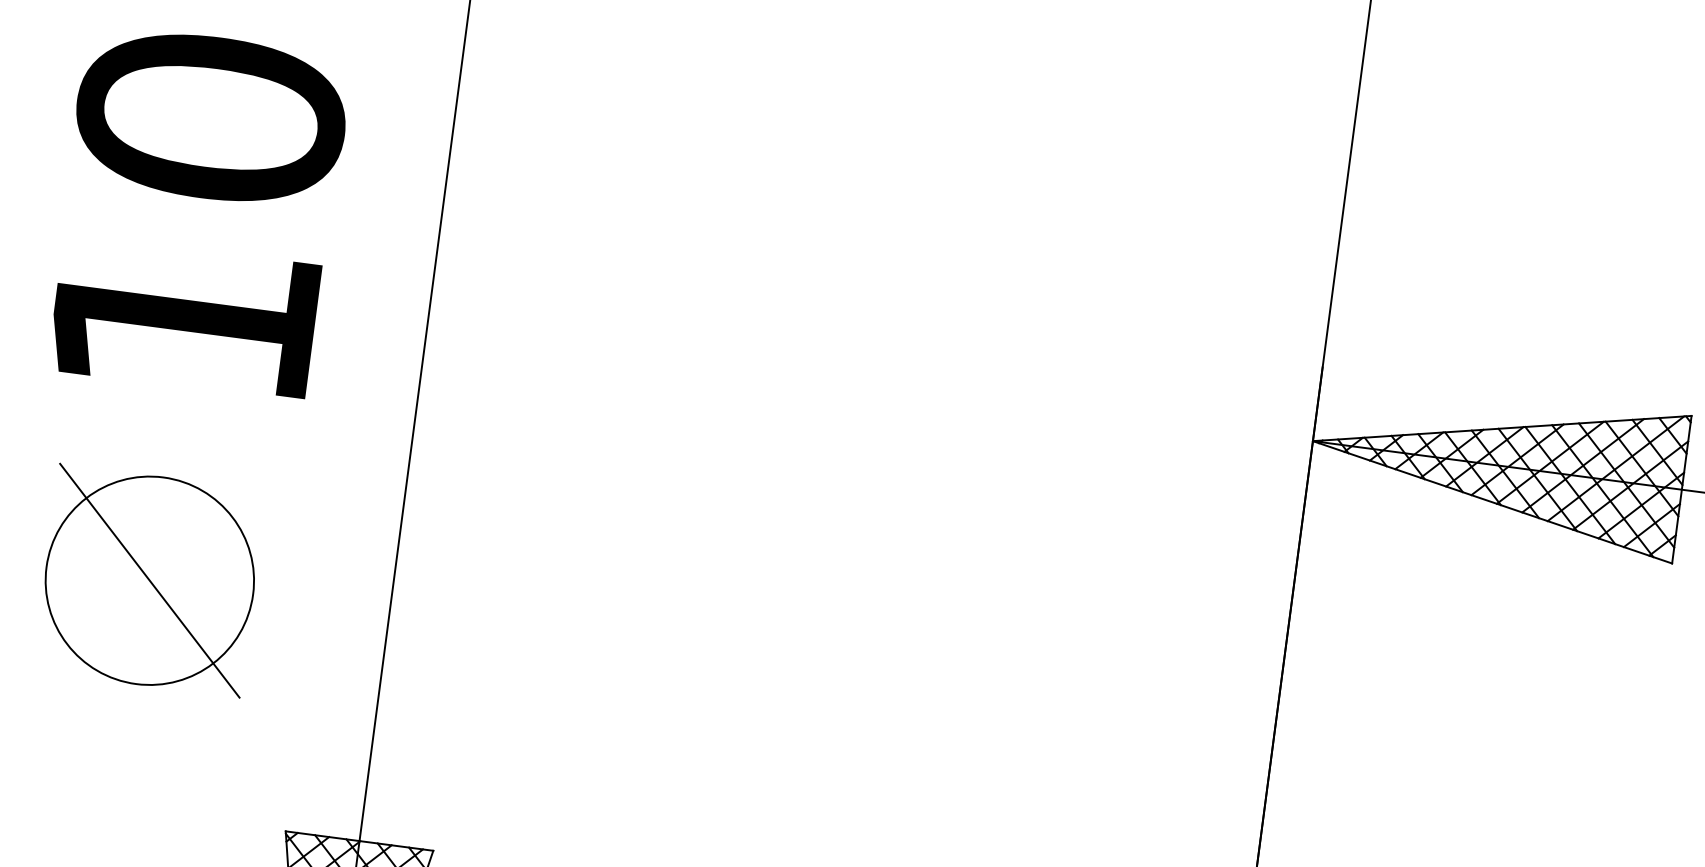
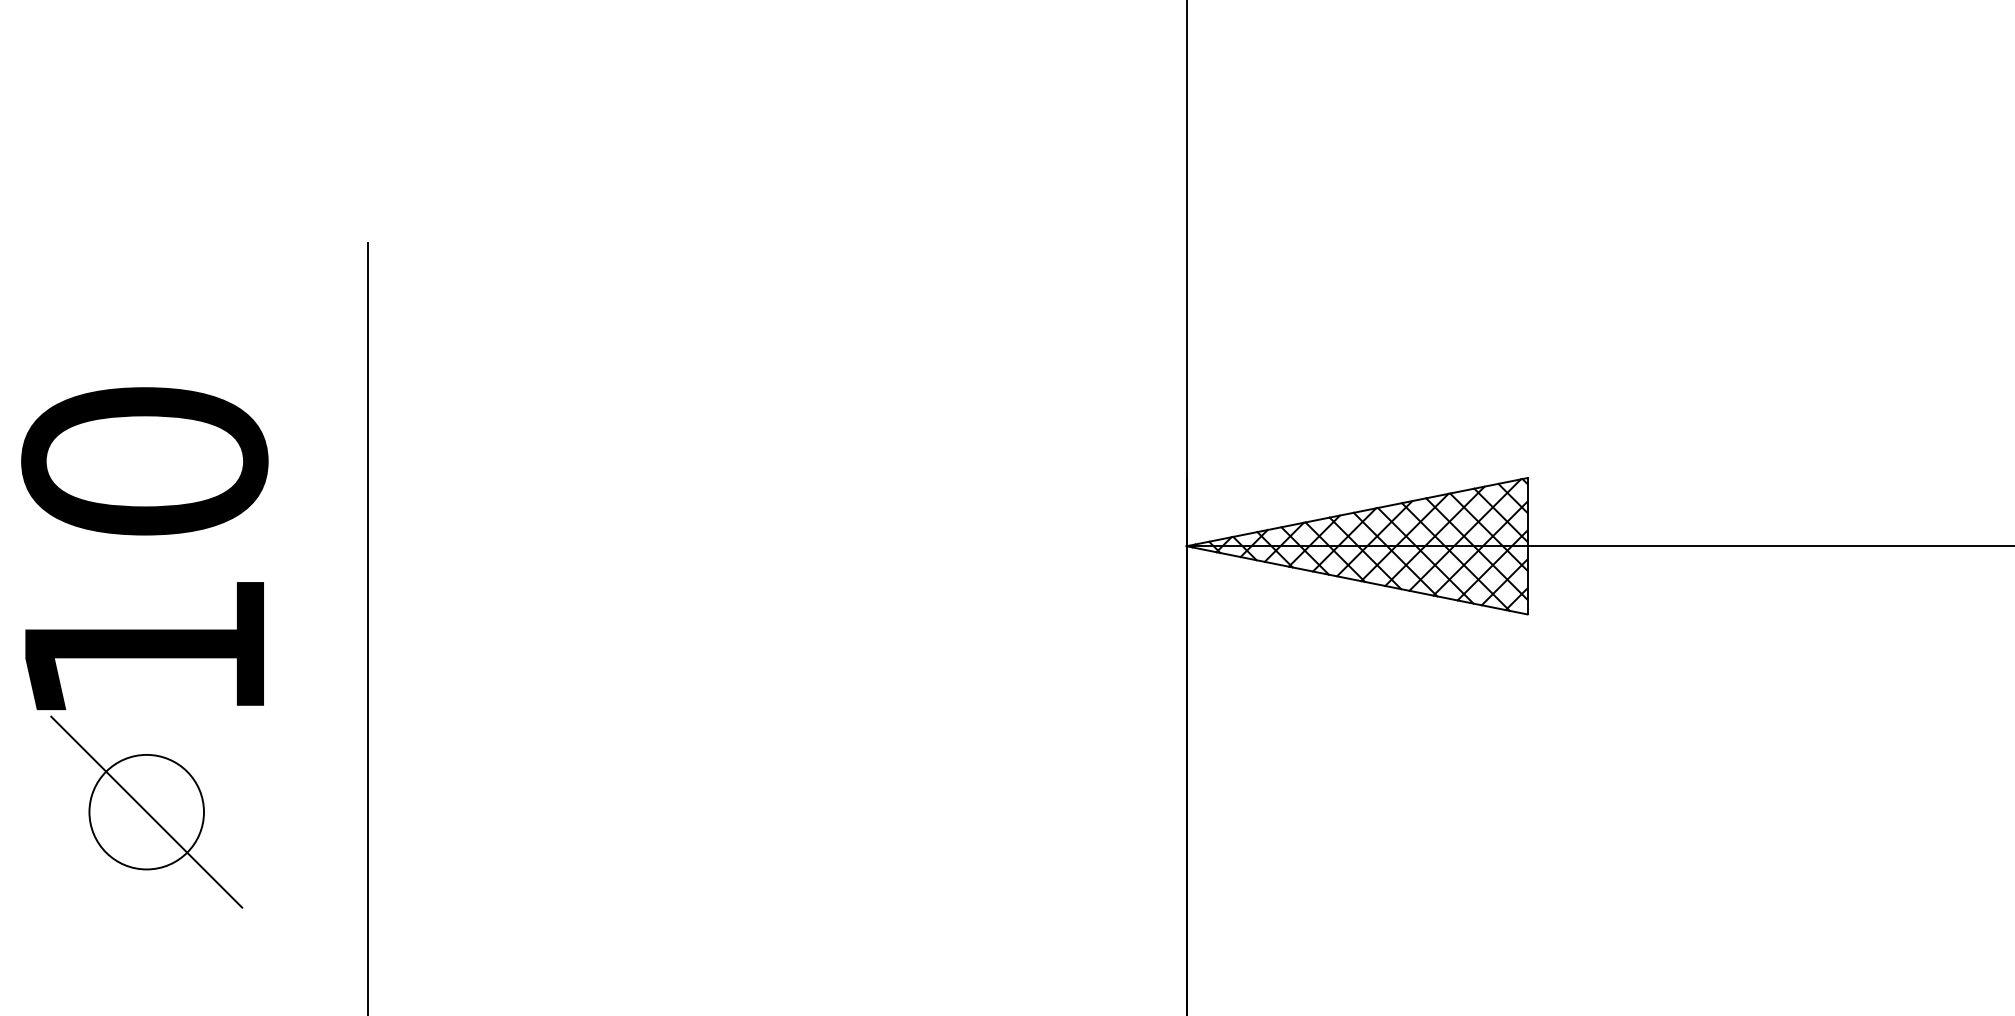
text: (198, 212) -> (144, 548), moved
circle: (149, 580) -> (146, 811), size x0.6

